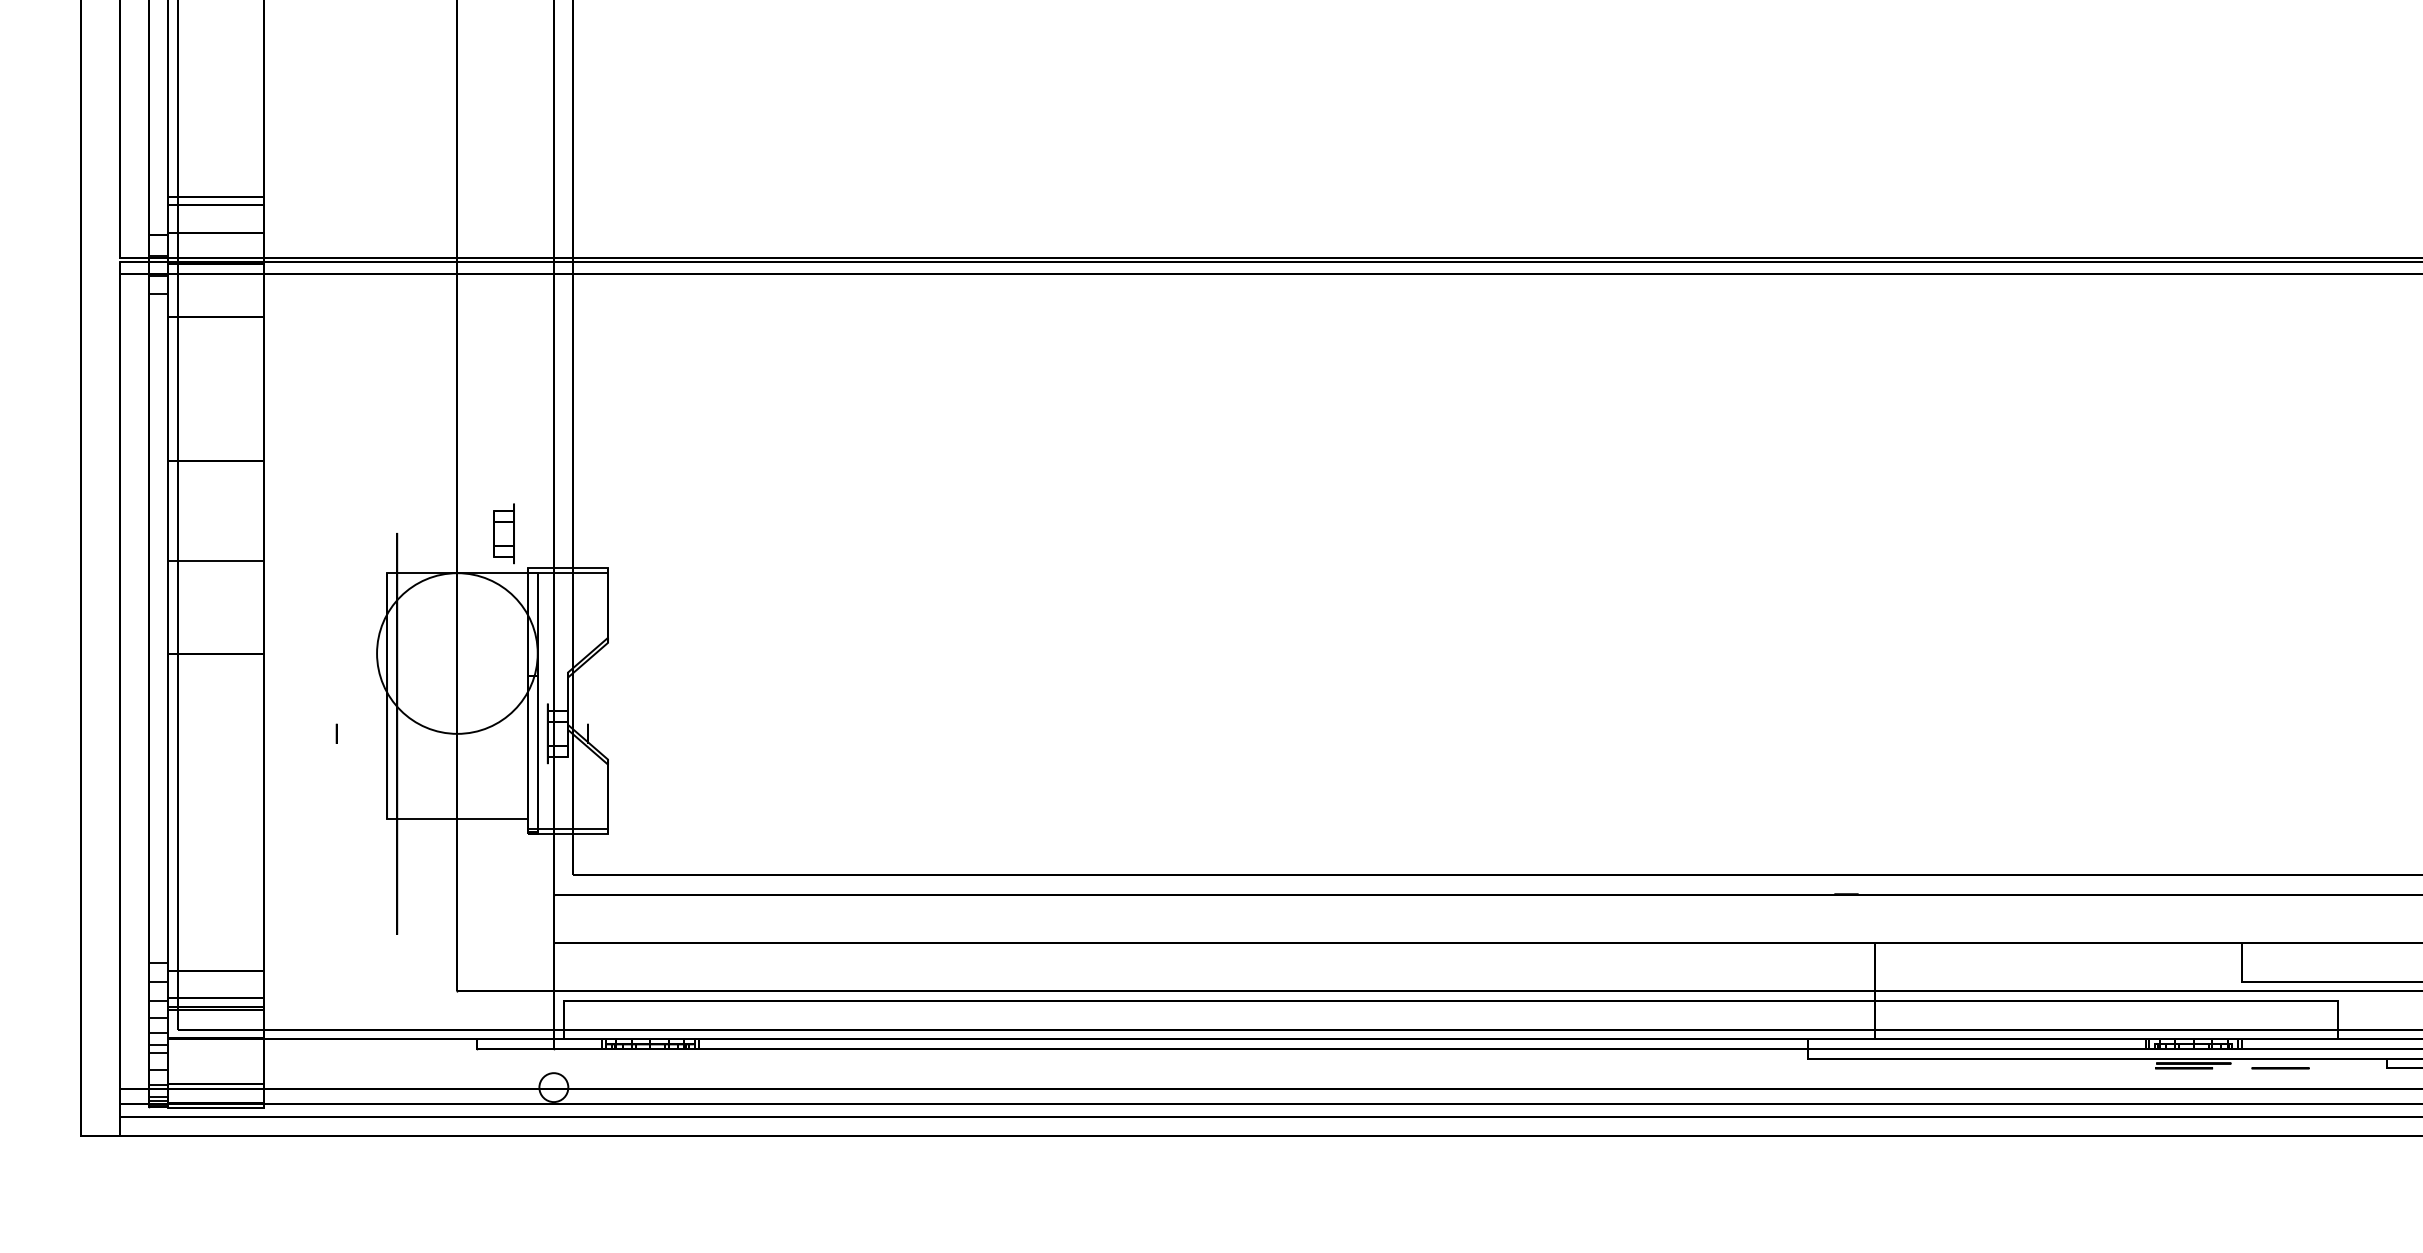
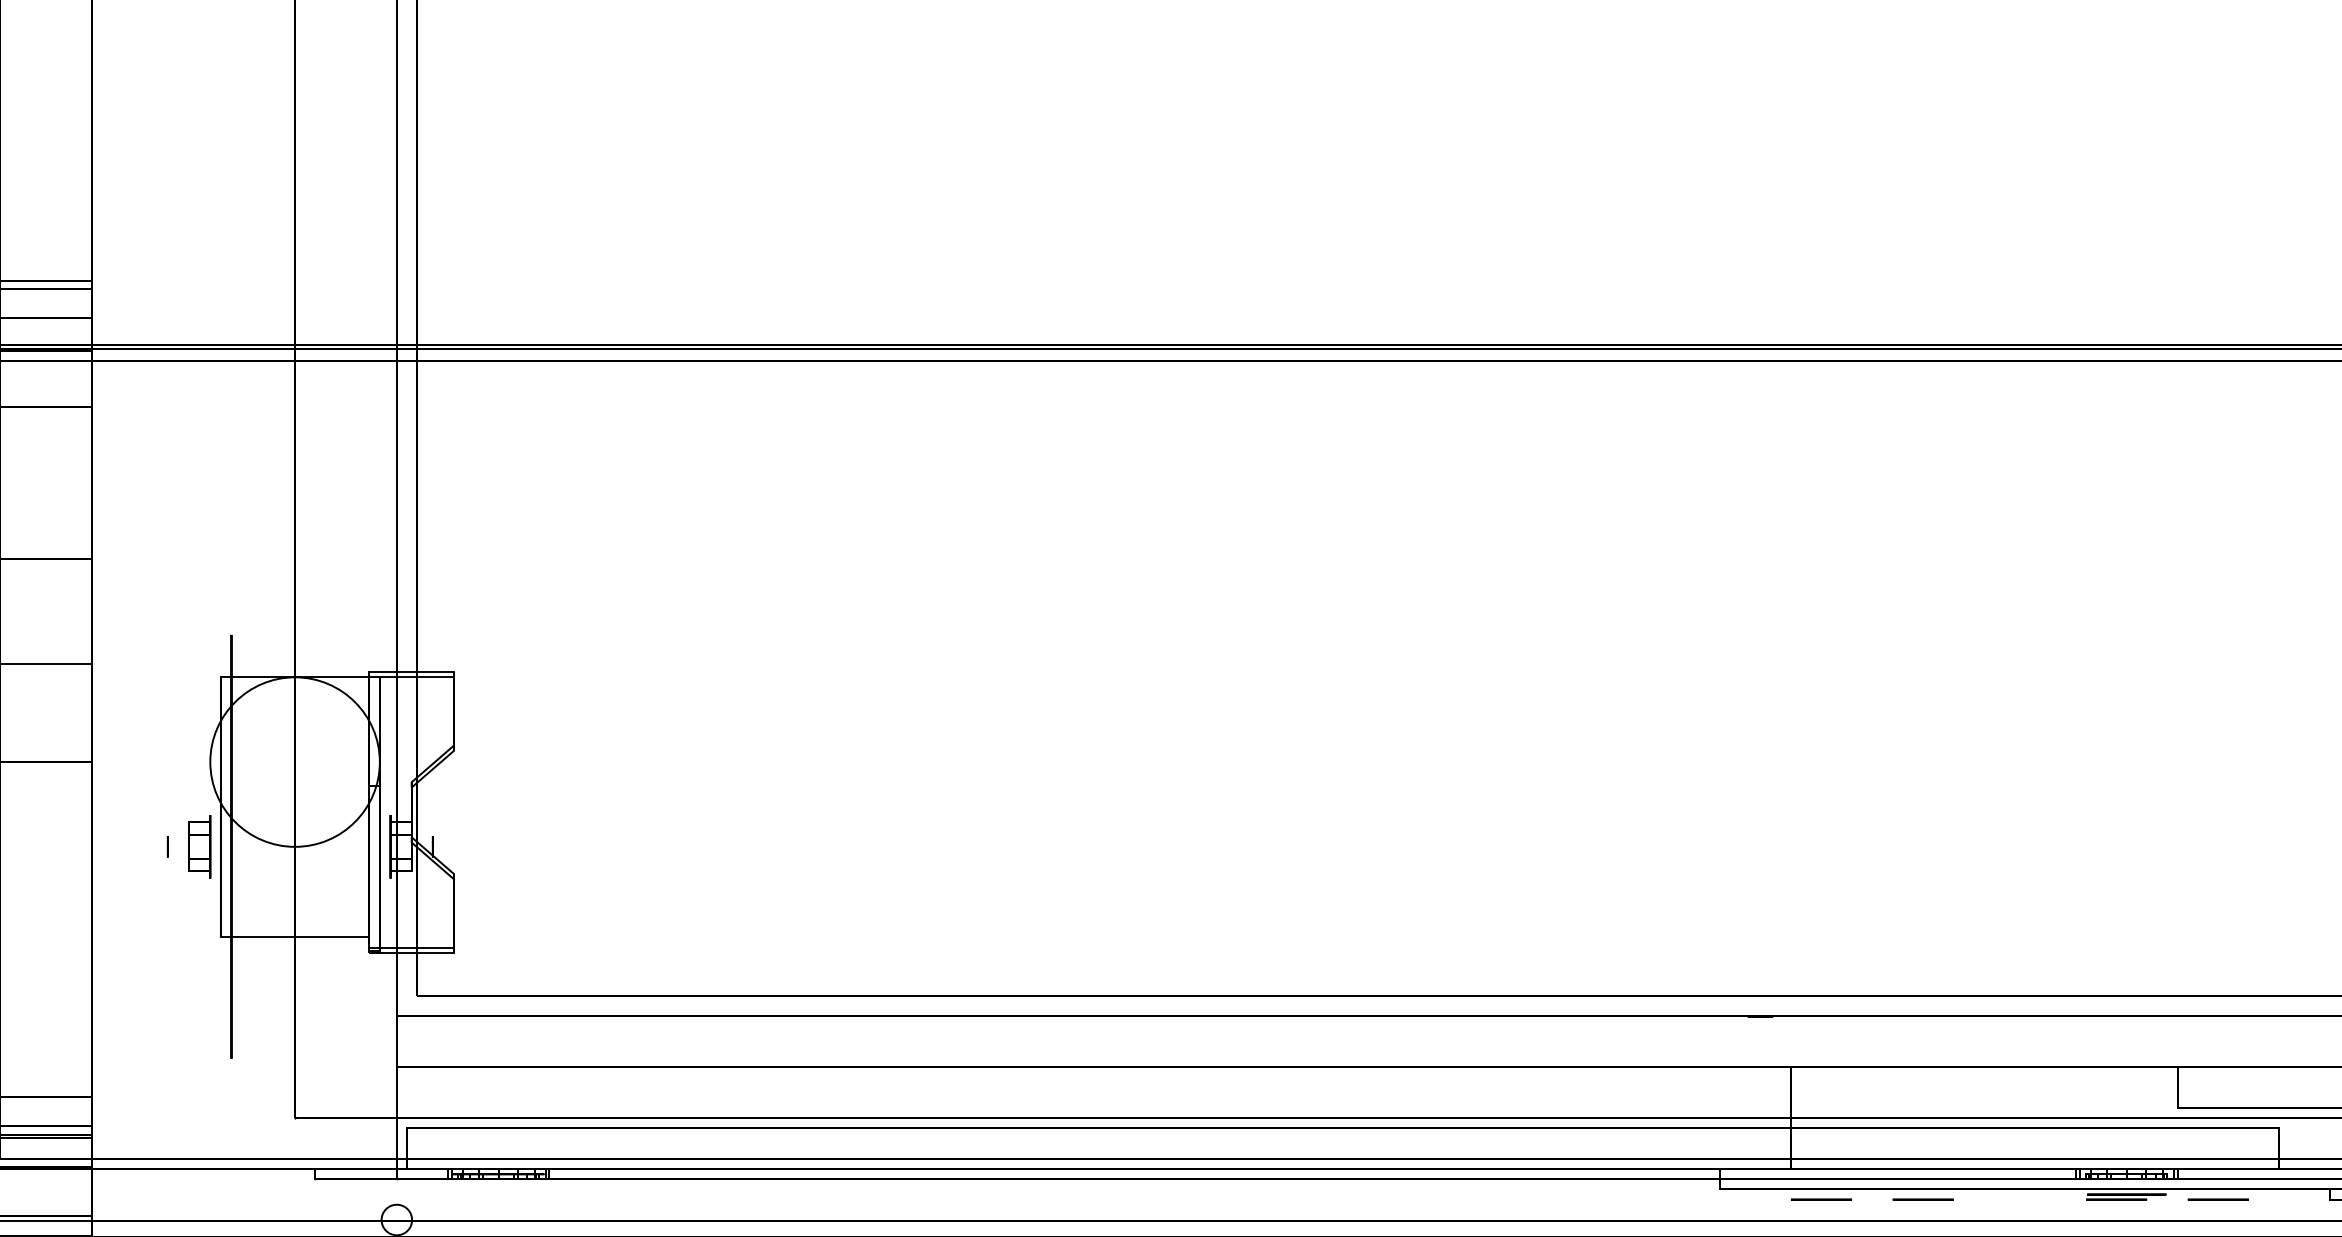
part: (503, 533) -> (199, 846), moved
circle: (1904, 1068) -> (1821, 1199), added
circle: (2000, 1068) -> (1922, 1199), added

